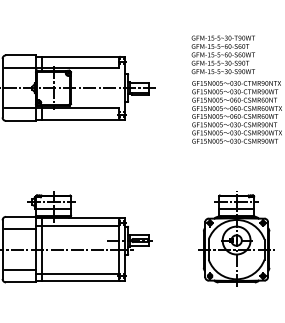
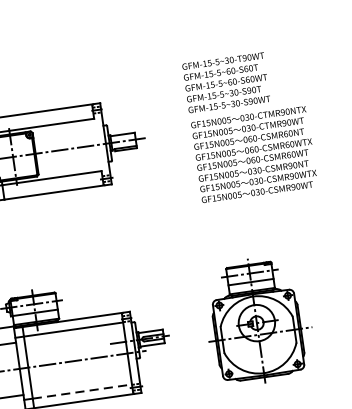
part: (236, 238) -> (256, 320), moved
line: (81, 273) -> (83, 391), solid -> dashed

